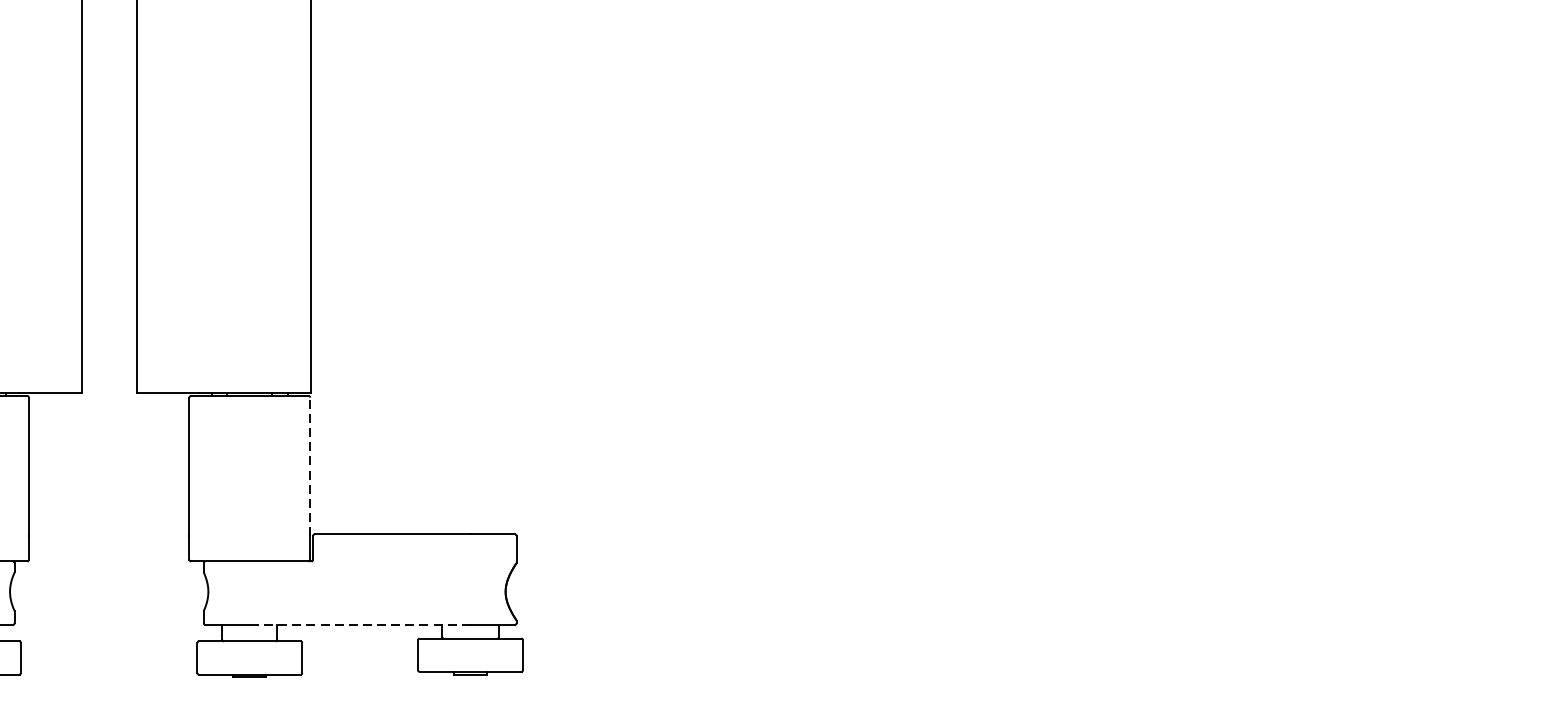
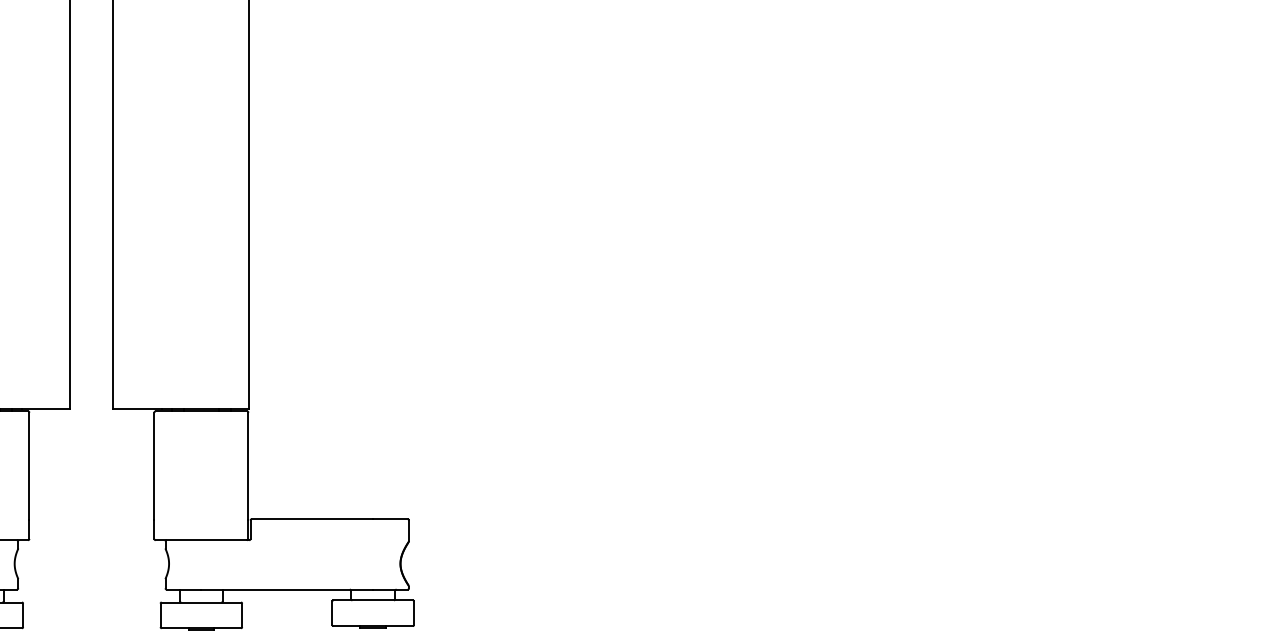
line: (310, 466) -> (248, 466), dashed -> solid
line: (360, 624) -> (287, 589), dashed -> solid

